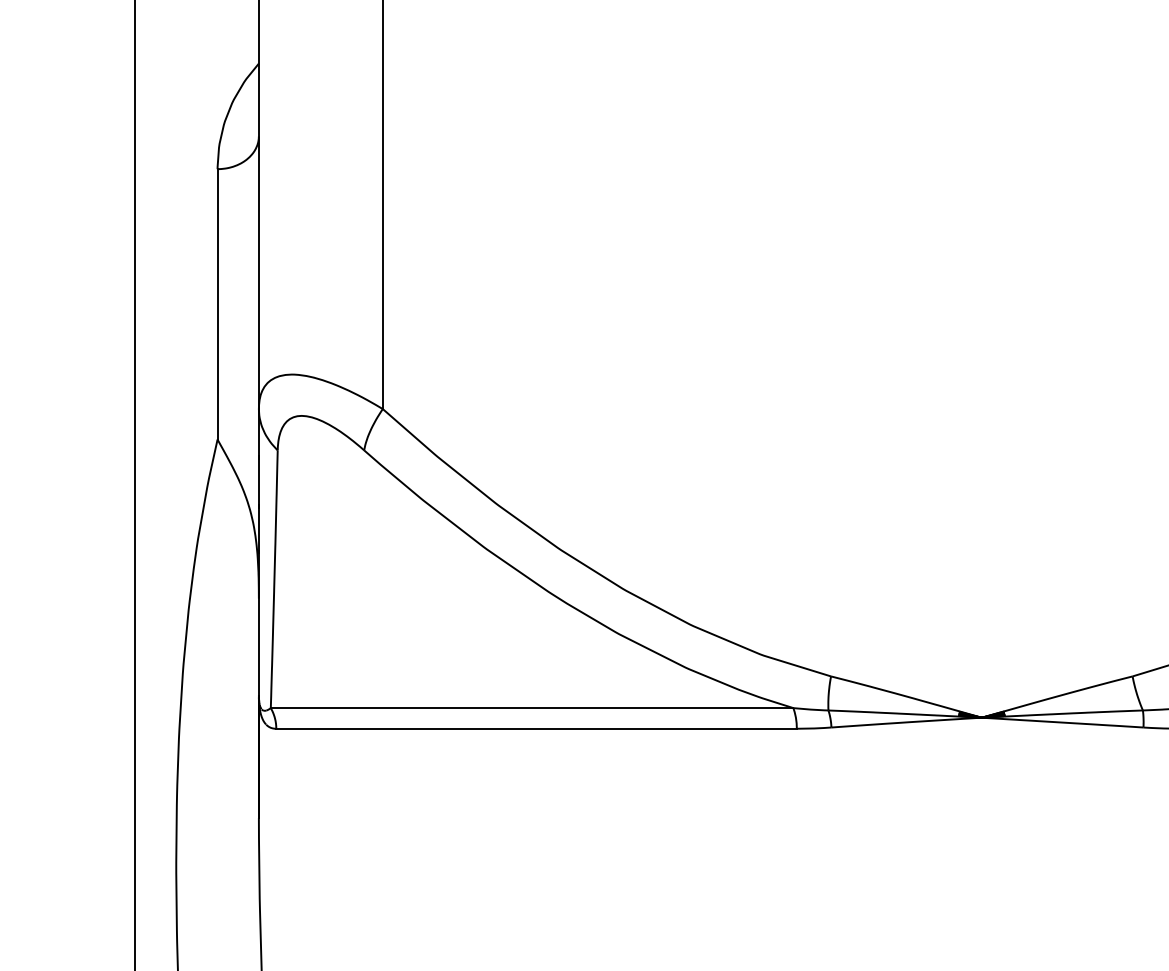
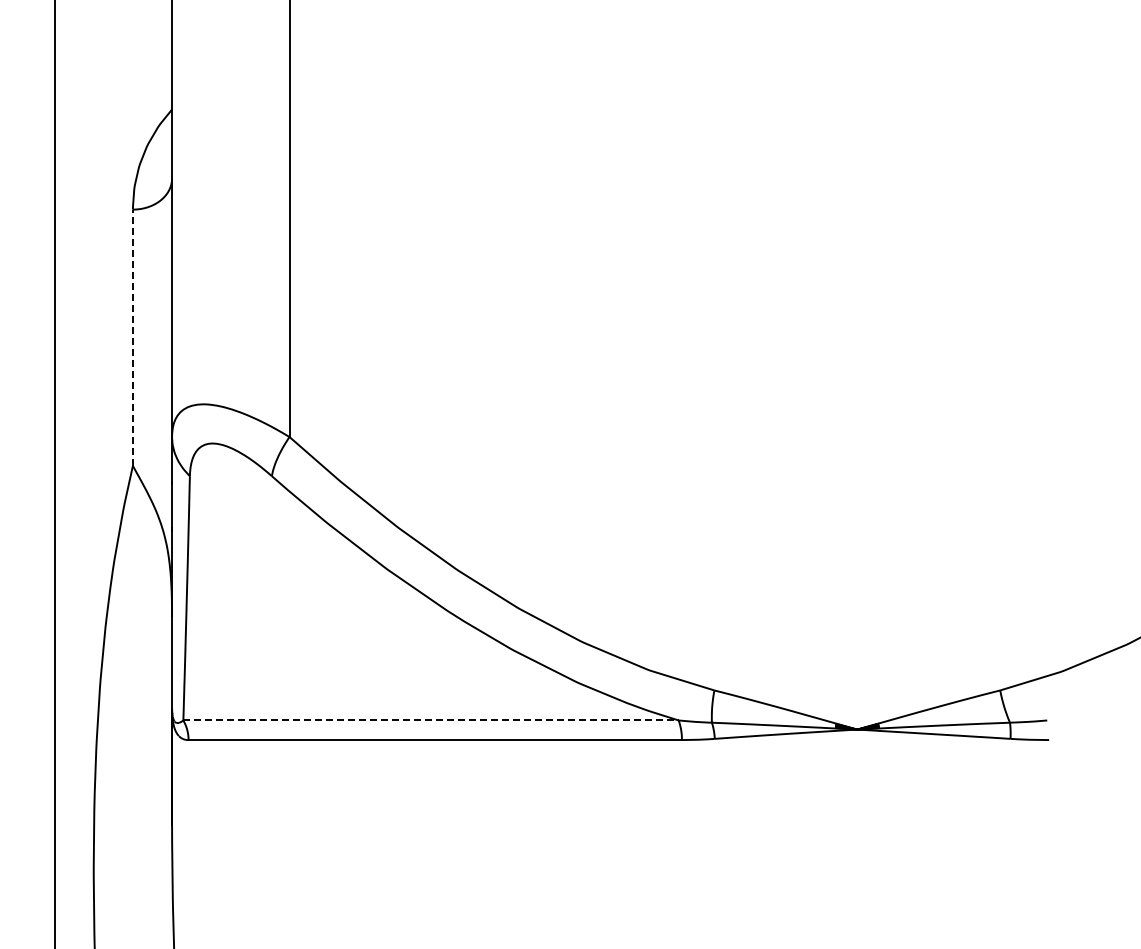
line: (217, 304) -> (132, 337), solid -> dashed
line: (532, 708) -> (431, 720), solid -> dashed

